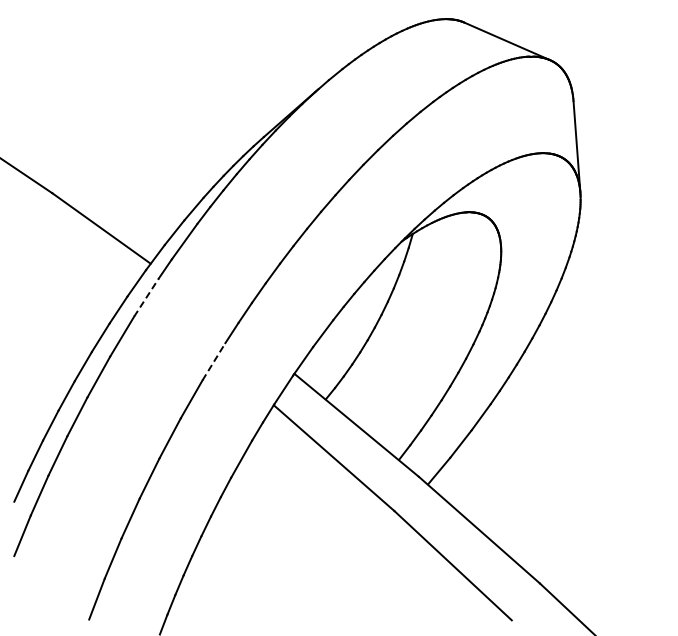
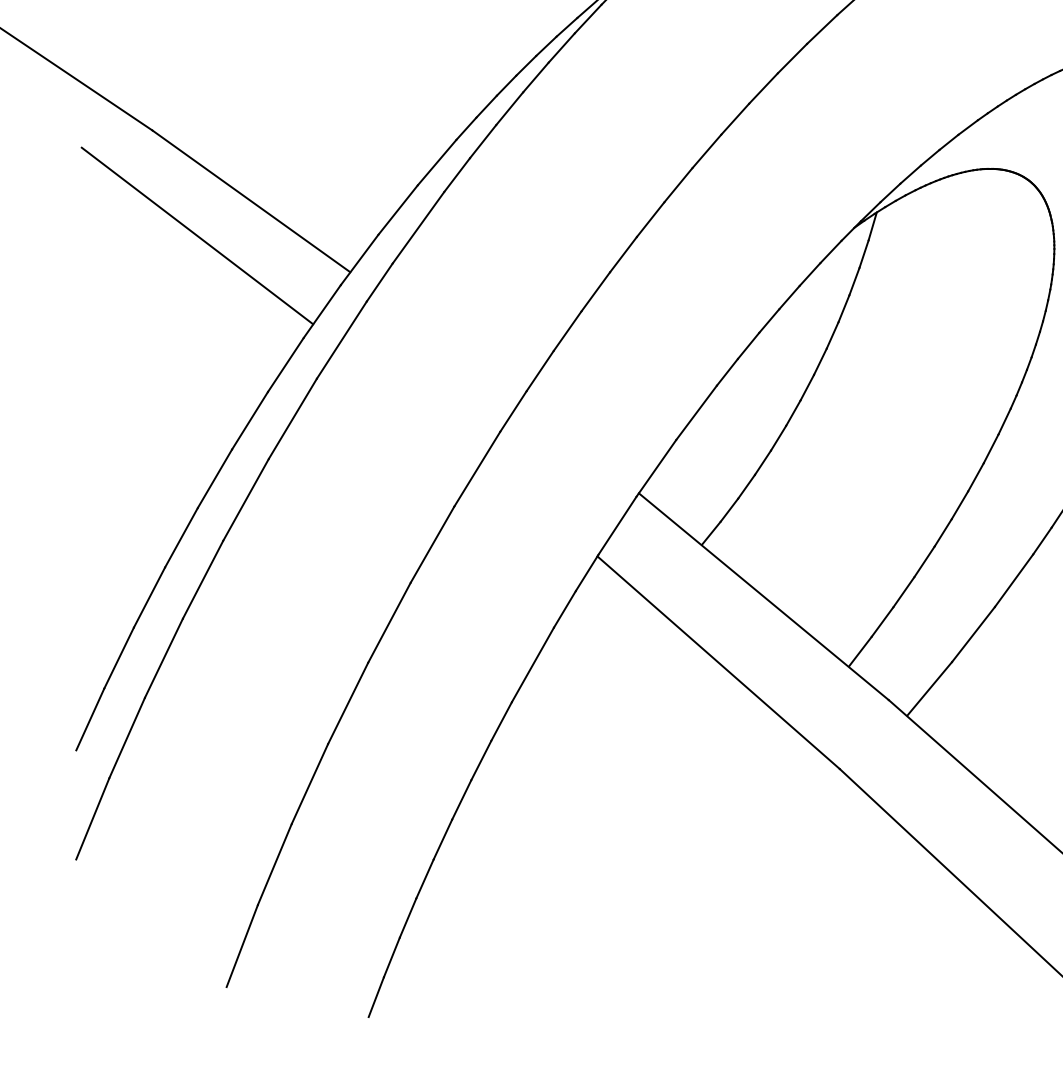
line: (74, 245) -> (197, 235), added
line: (146, 297) -> (341, 340), dashed -> solid
line: (213, 361) -> (476, 468), dashed -> solid

